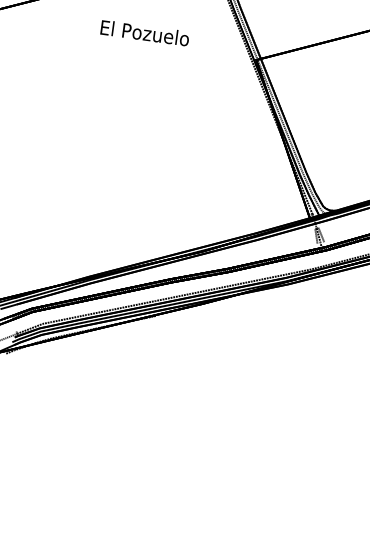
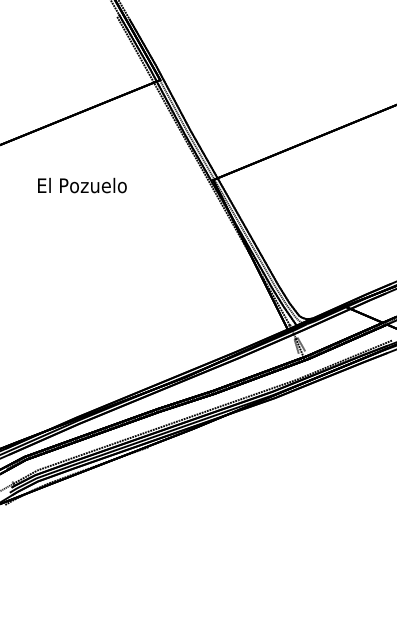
text: (145, 33) -> (82, 185), moved

